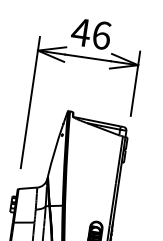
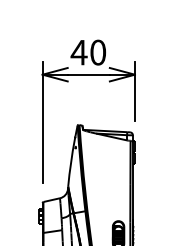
text: (102, 35) -> (98, 52), 46 -> 40

